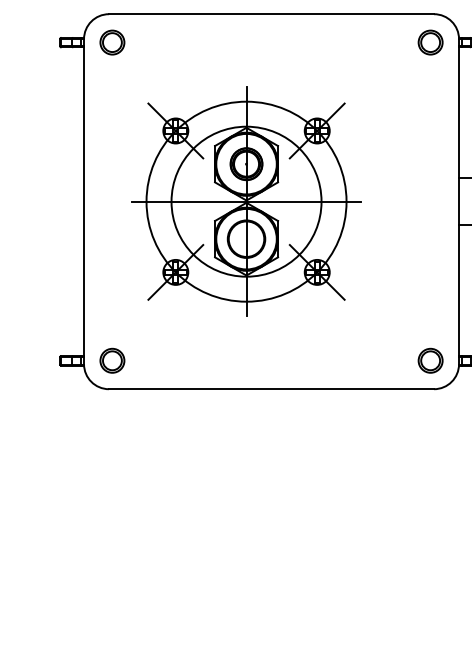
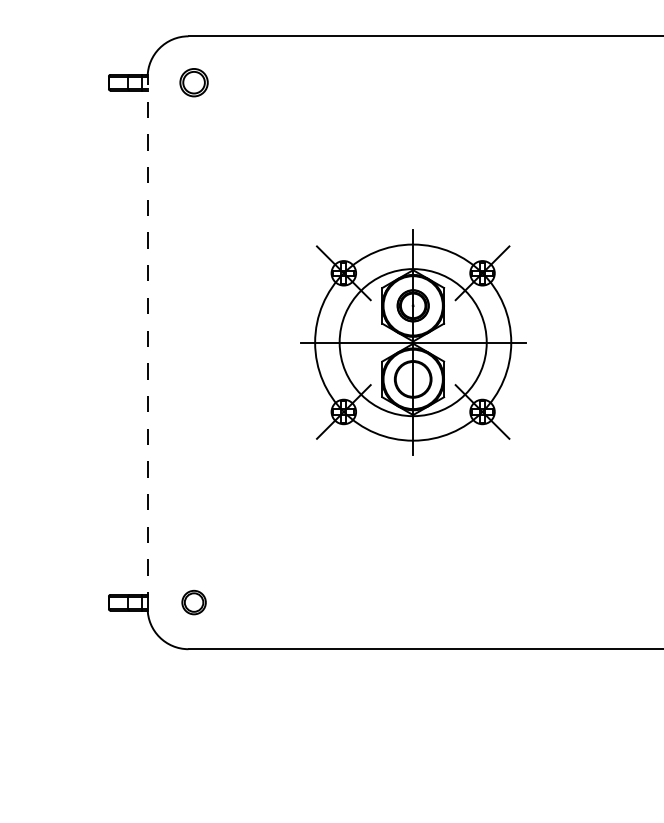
part: (112, 42) -> (194, 82), size x0.7
line: (84, 201) -> (148, 342), solid -> dashed
part: (246, 201) -> (413, 342), size x0.6
part: (112, 360) -> (194, 602), size x0.6

